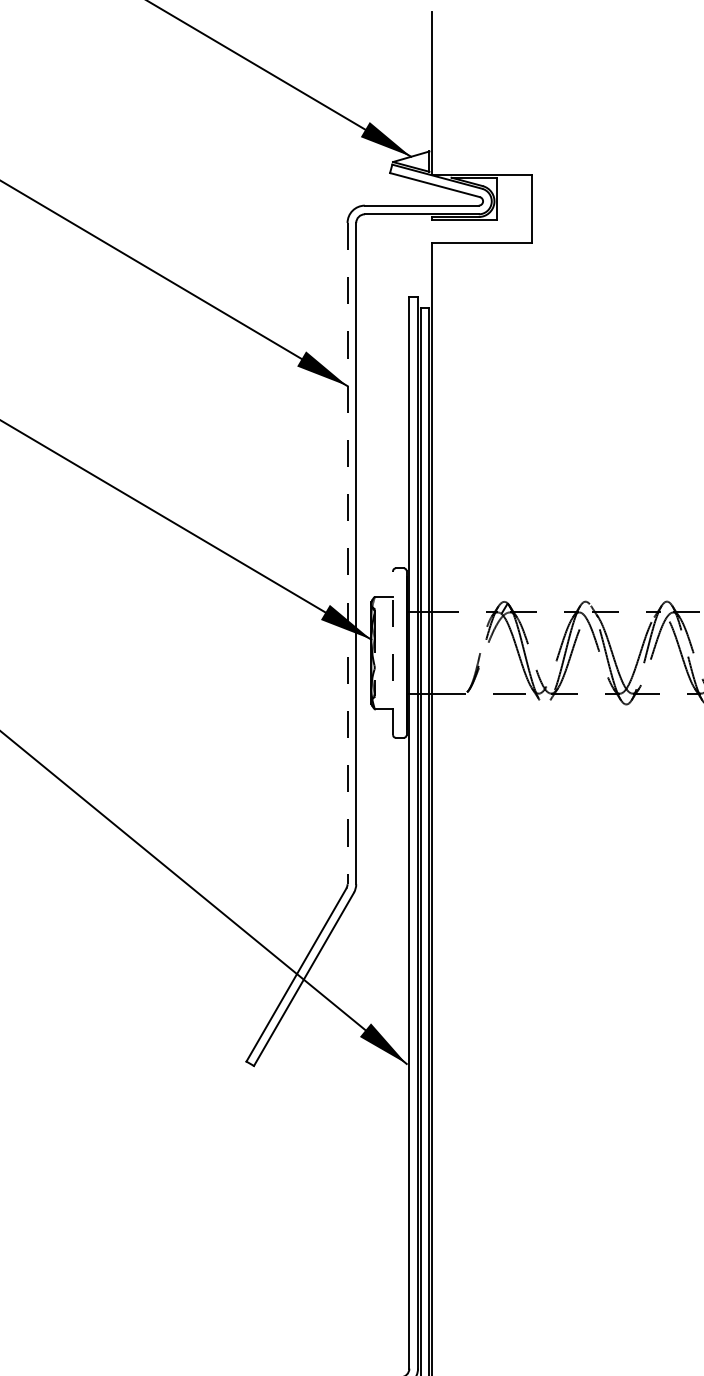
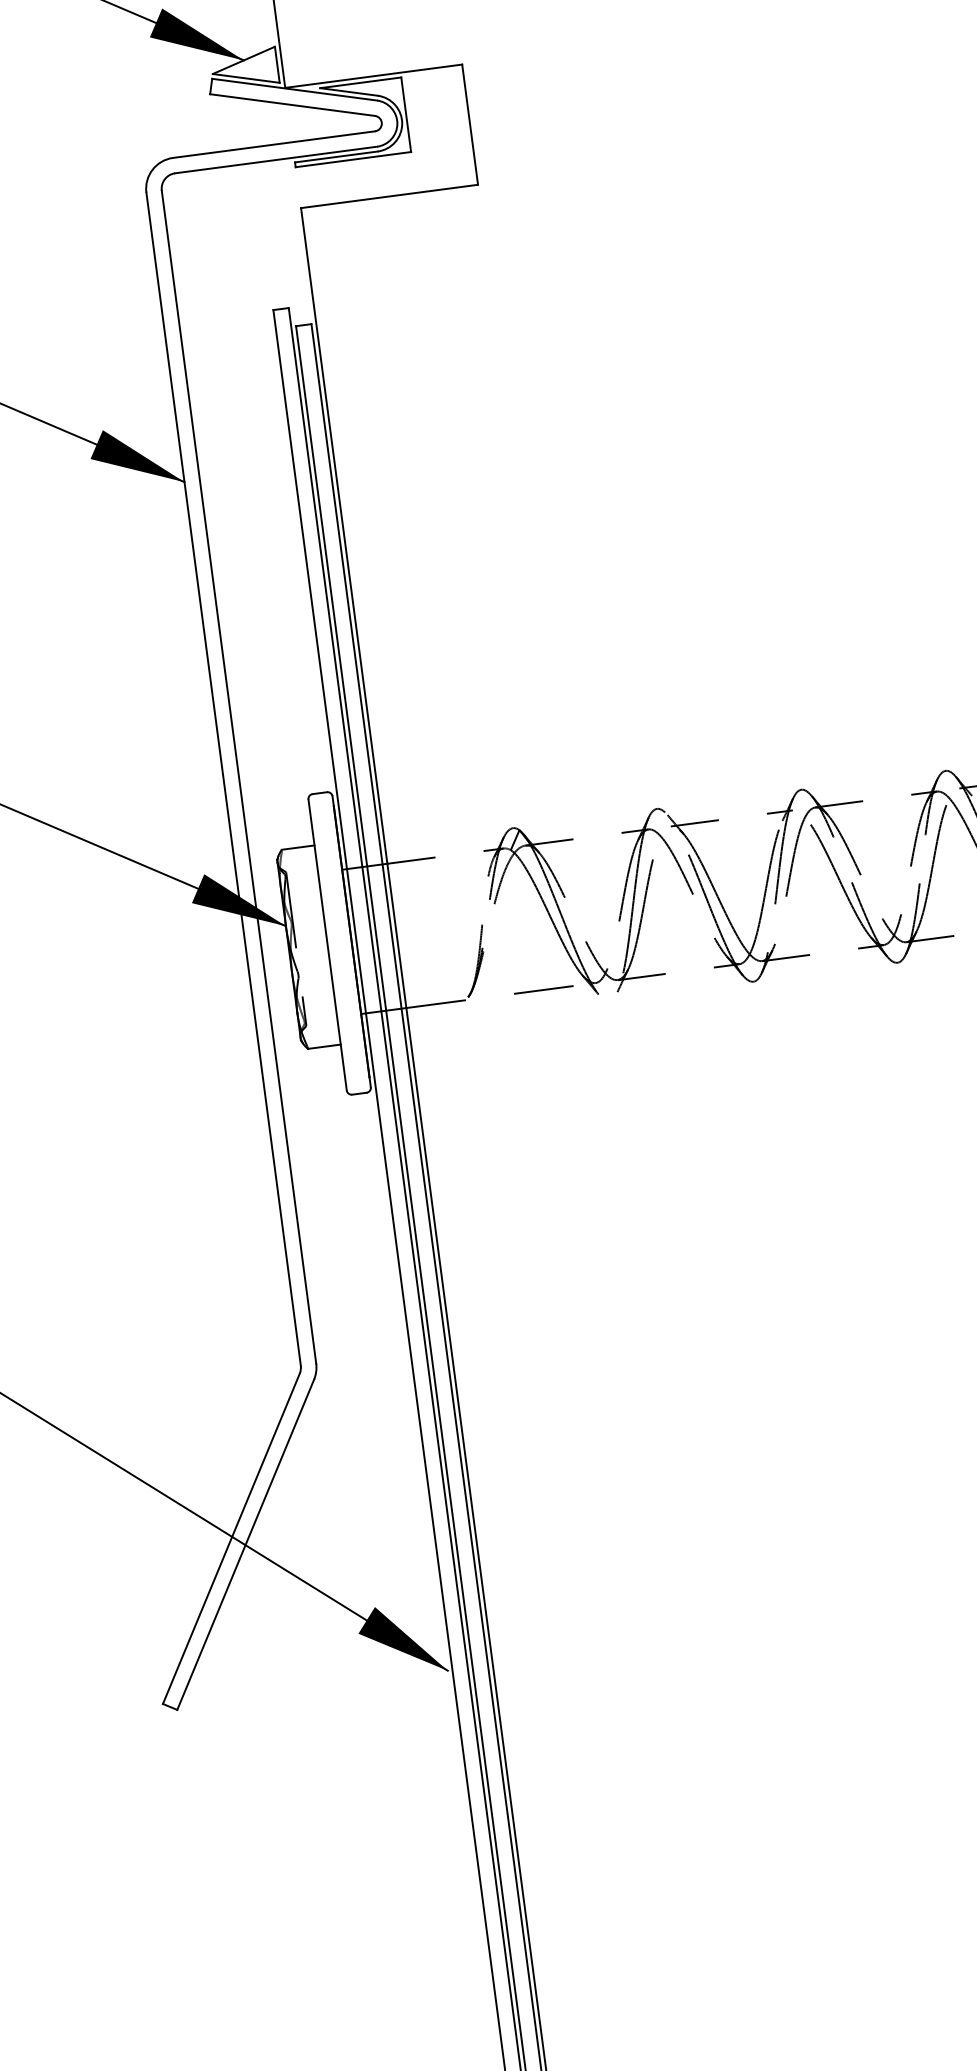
line: (347, 553) -> (223, 779), dashed -> solid
line: (393, 652) -> (328, 943), dashed -> solid

